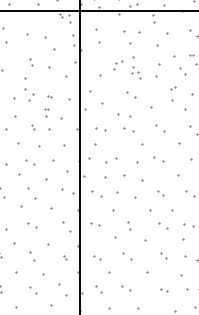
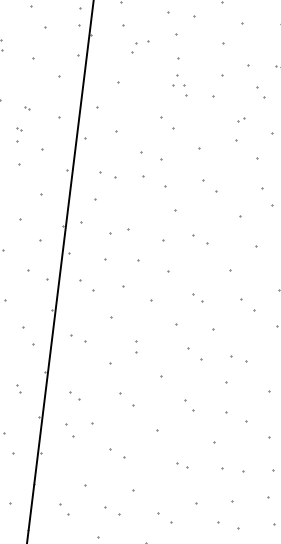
part: (118, 65) -> (140, 47), moved
part: (128, 129) -> (155, 181), size x1.6
part: (98, 289) -> (68, 431), moved

